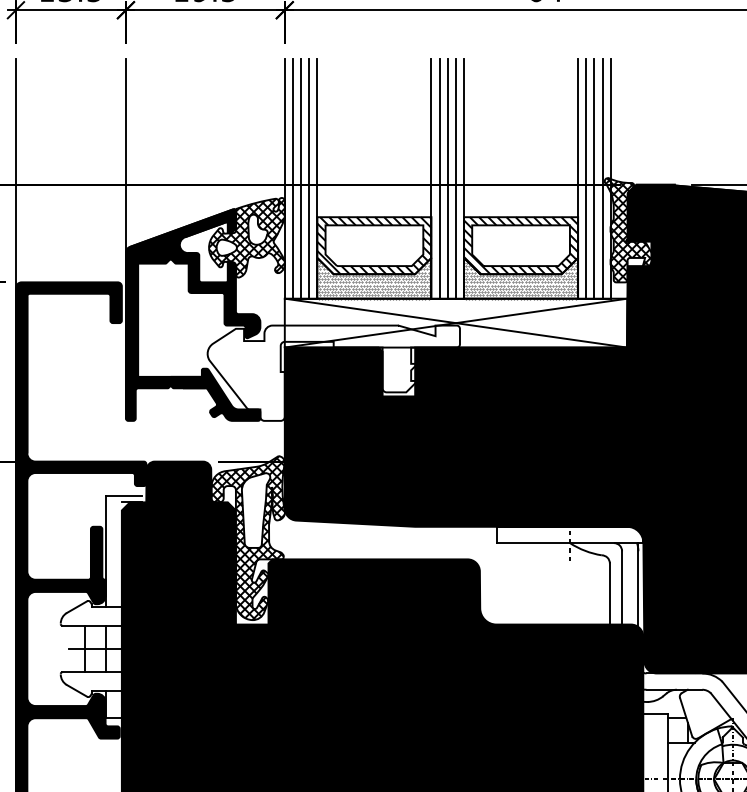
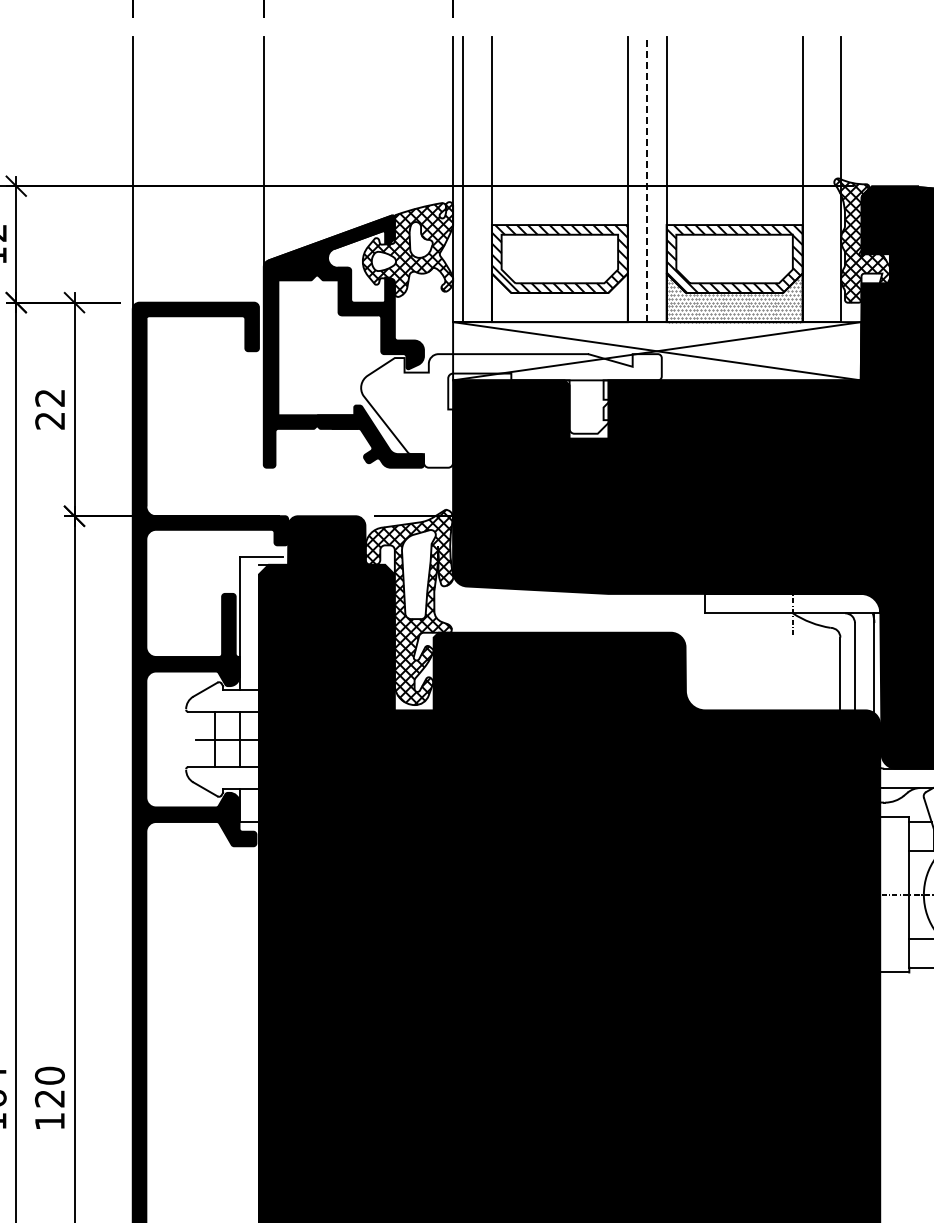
line: (301, 178) -> (472, 179), removed
line: (309, 178) -> (482, 179), removed
line: (439, 178) -> (637, 179), removed
line: (447, 178) -> (647, 179), solid -> dashed
line: (455, 178) -> (656, 179), removed
line: (586, 178) -> (812, 179), removed
line: (594, 178) -> (821, 179), removed
line: (602, 178) -> (831, 179), removed
hatch: (374, 278) -> (559, 298), removed

